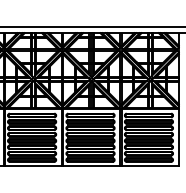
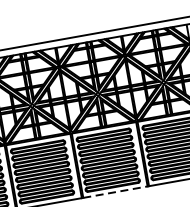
line: (91, 166) -> (115, 192), solid -> dashed

